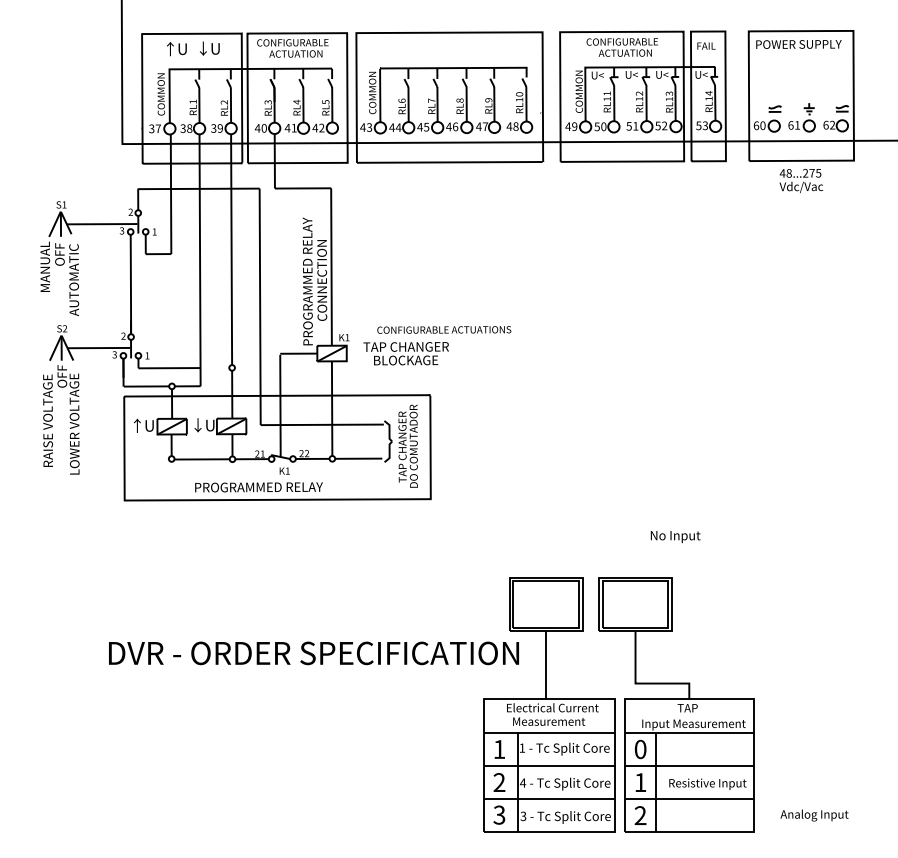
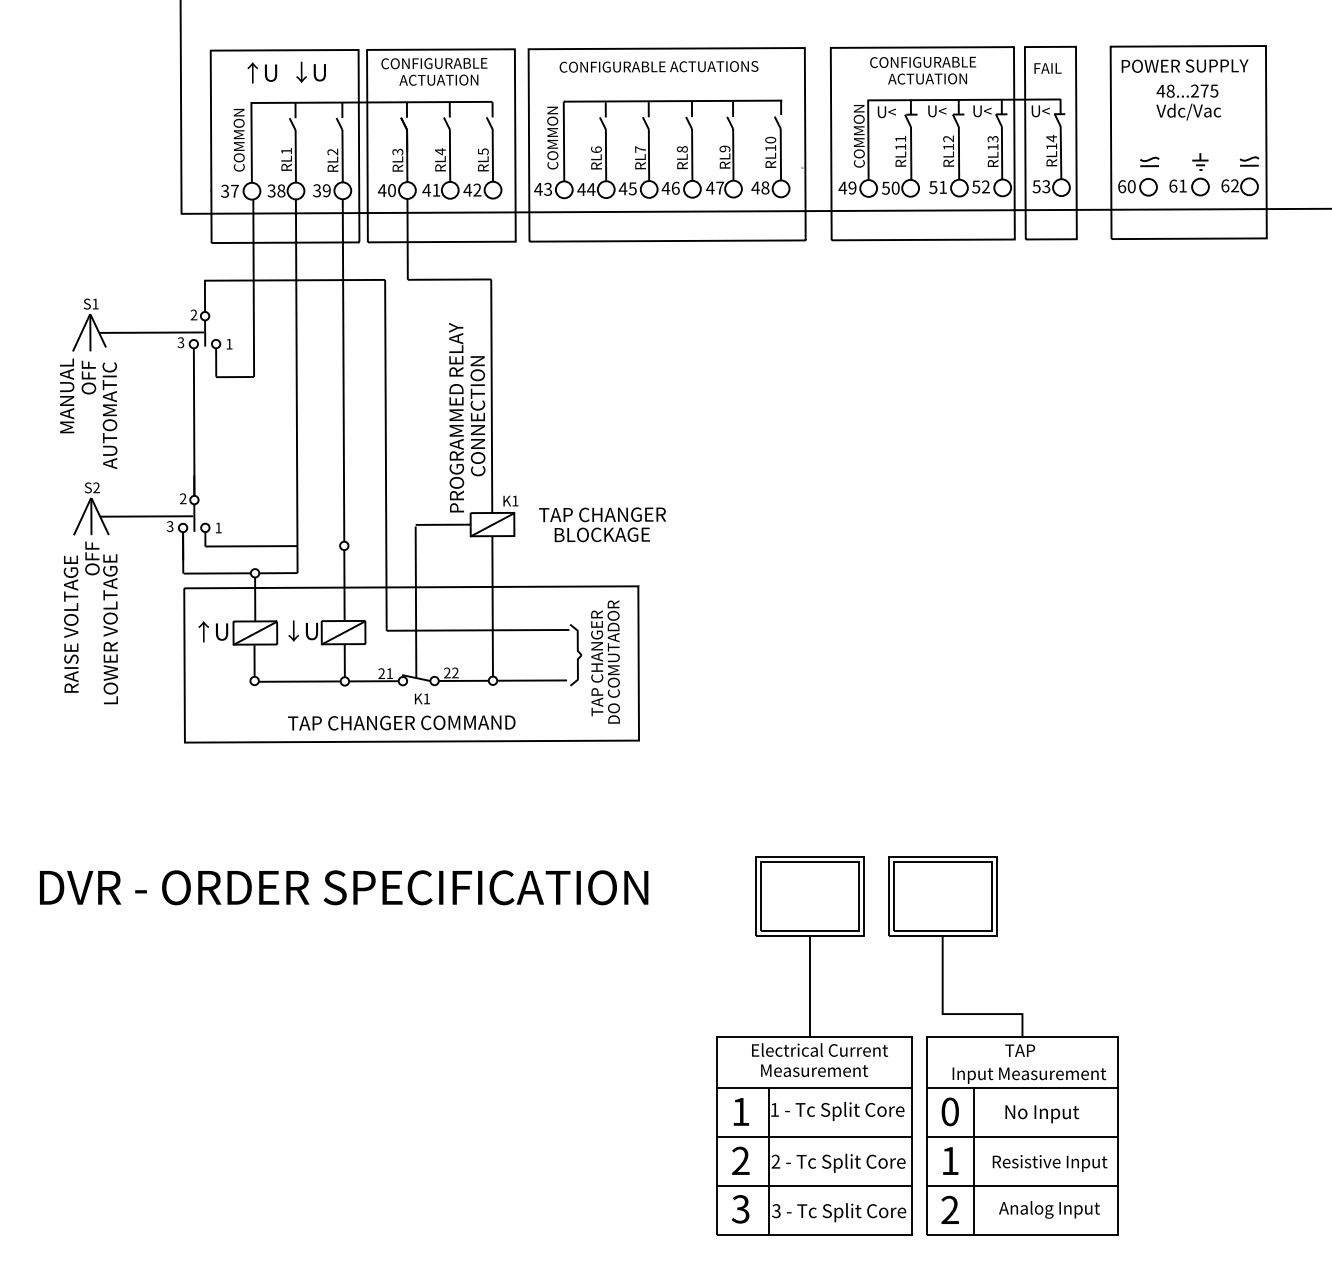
text: (801, 181) -> (1188, 103), moved
text: (444, 329) -> (659, 66), moved
text: (270, 487) -> (401, 723), PROGRAMMED RELAY -> TAP CHANGER COMMAND
text: (675, 537) -> (1042, 1114), moved
text: (313, 653) -> (343, 887), moved
text: (523, 782) -> (776, 1160), 4 -> 2
text: (814, 815) -> (1049, 1209), moved

